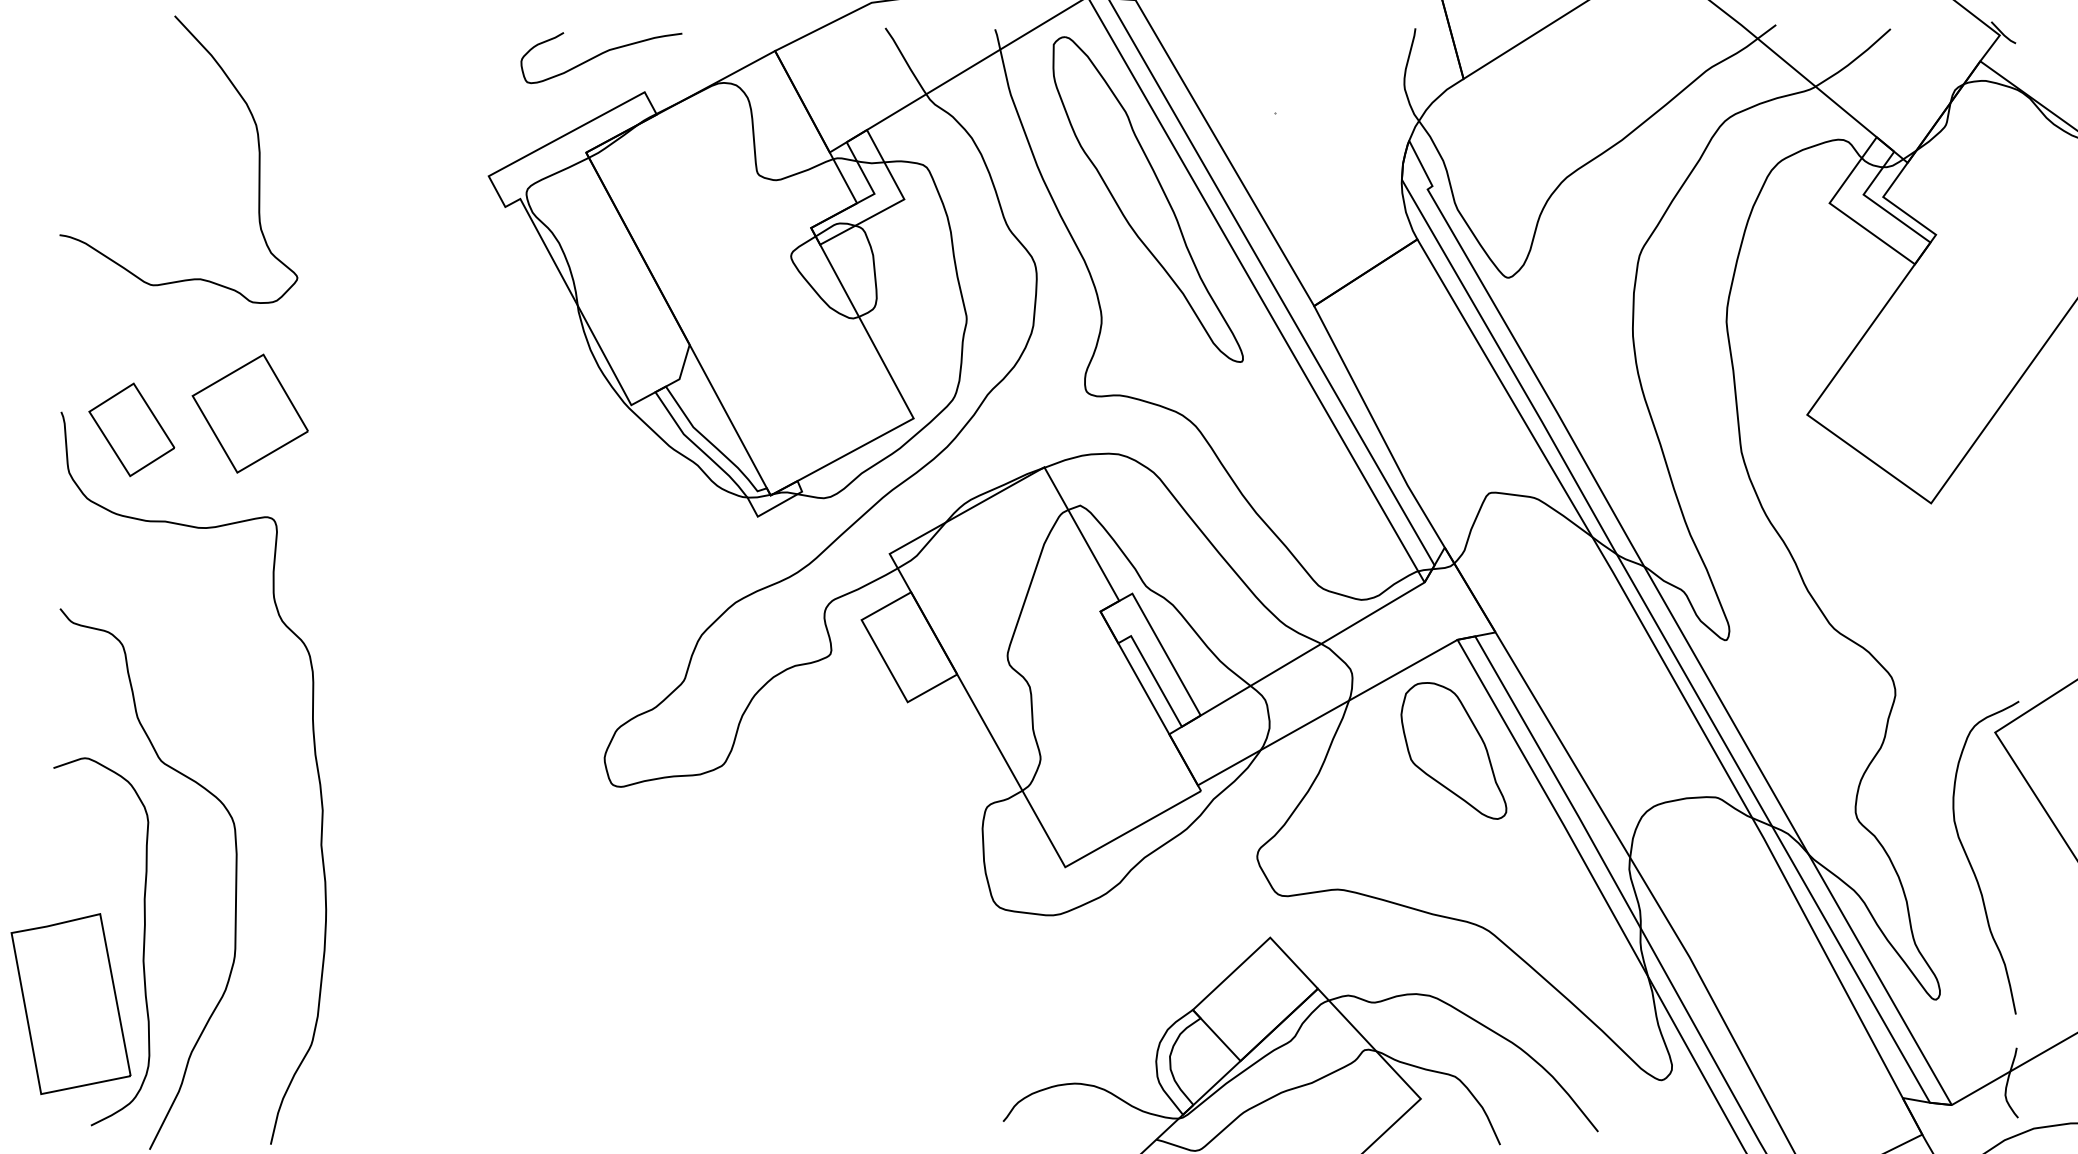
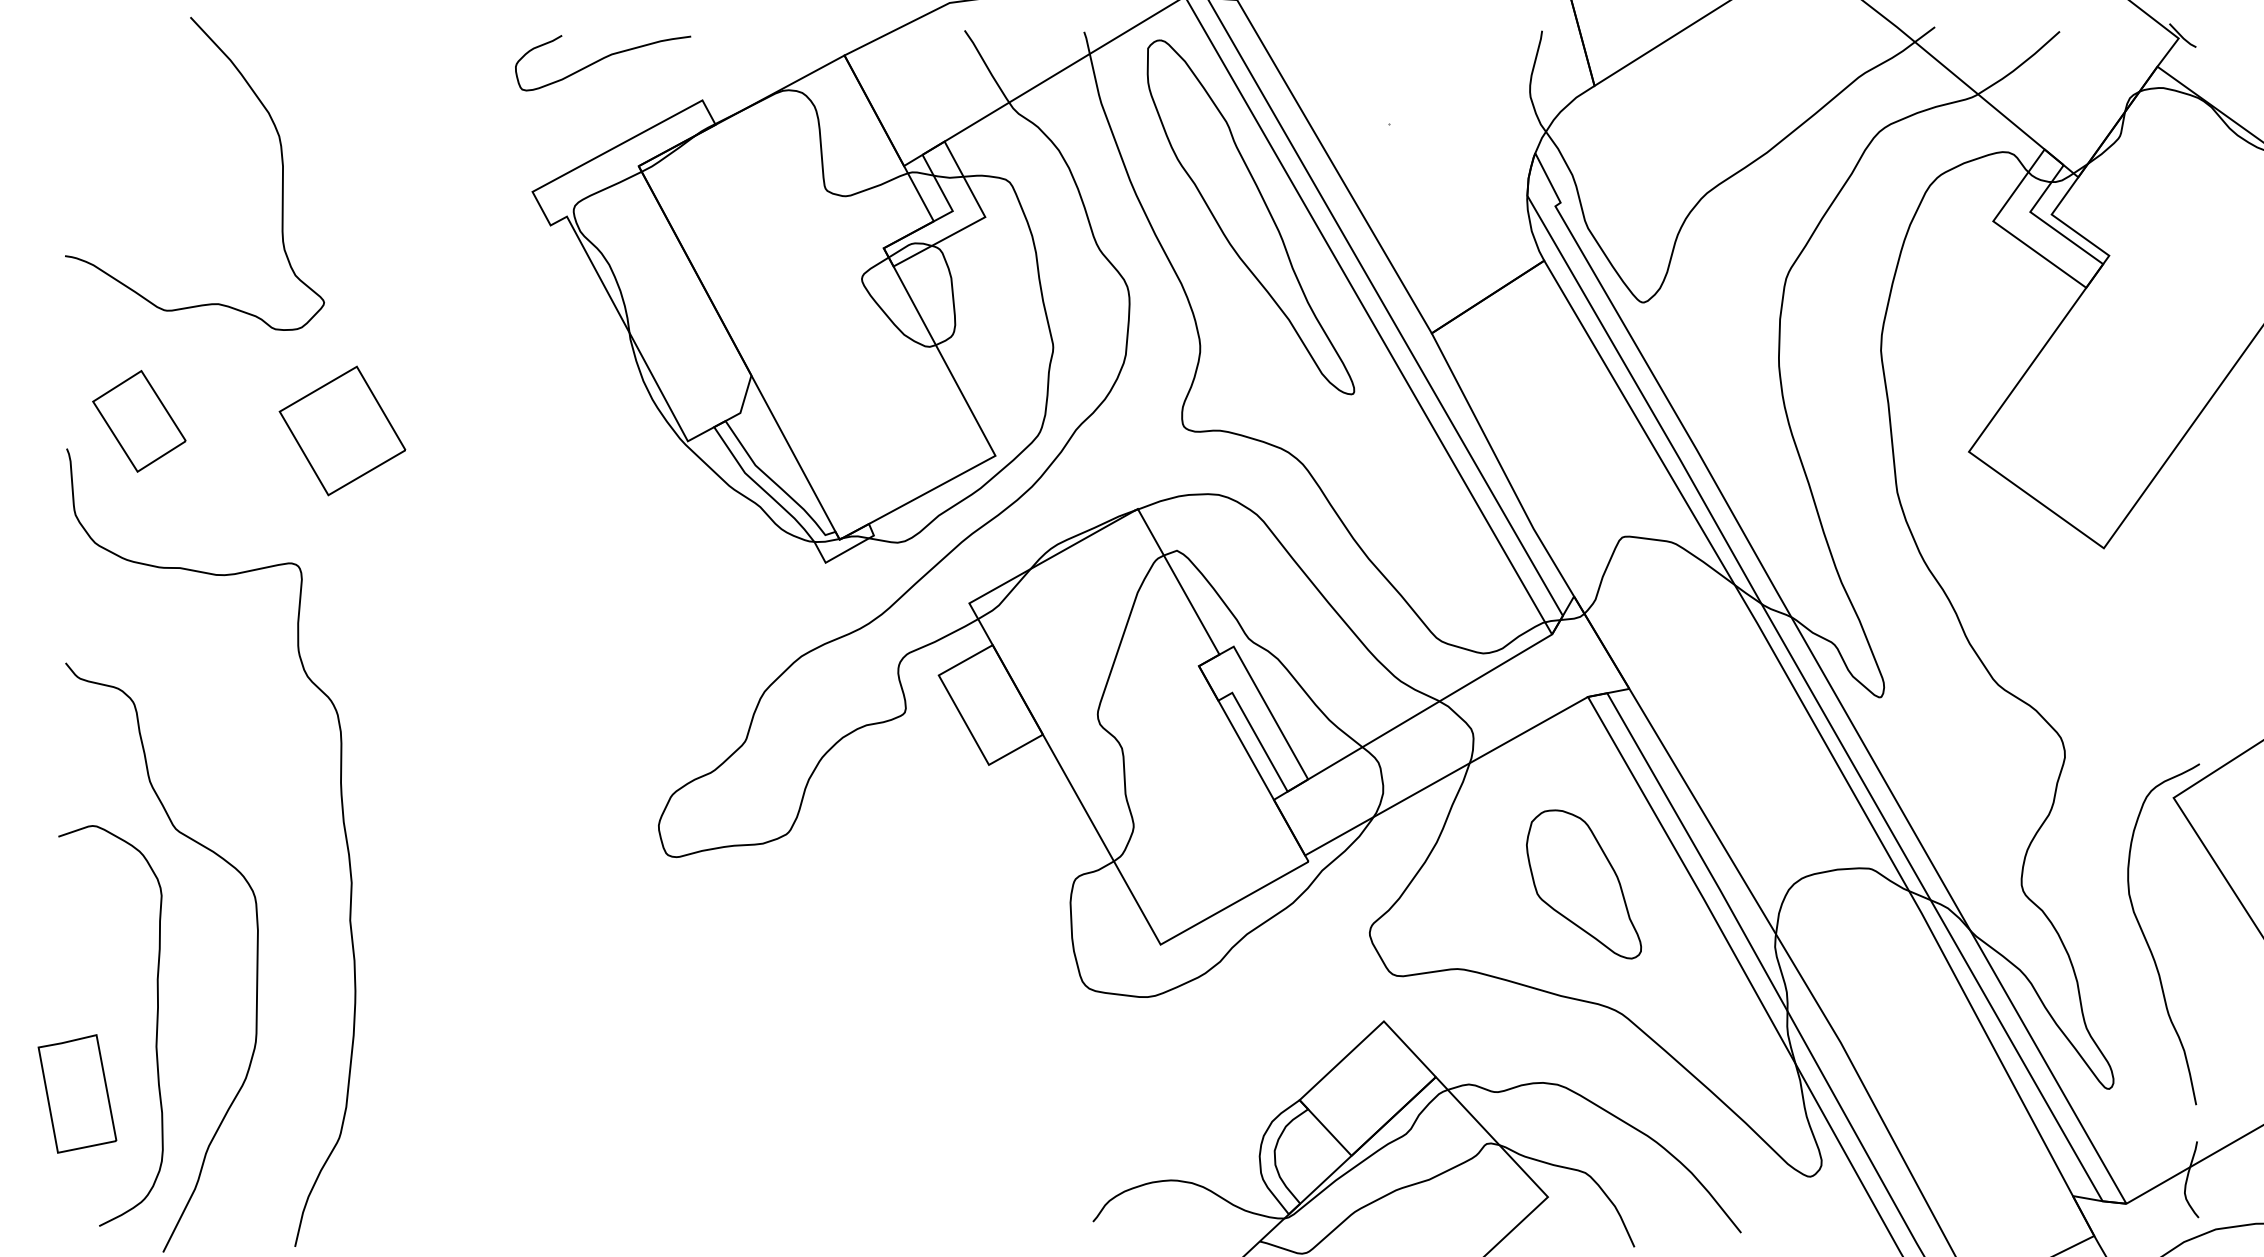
curve: (600, 55) -> (602, 60), moved
part: (249, 413) -> (341, 430), moved
part: (131, 429) -> (139, 420), moved
part: (1453, 750) -> (1583, 883), moved
part: (70, 1004) -> (76, 1094), size x0.6

